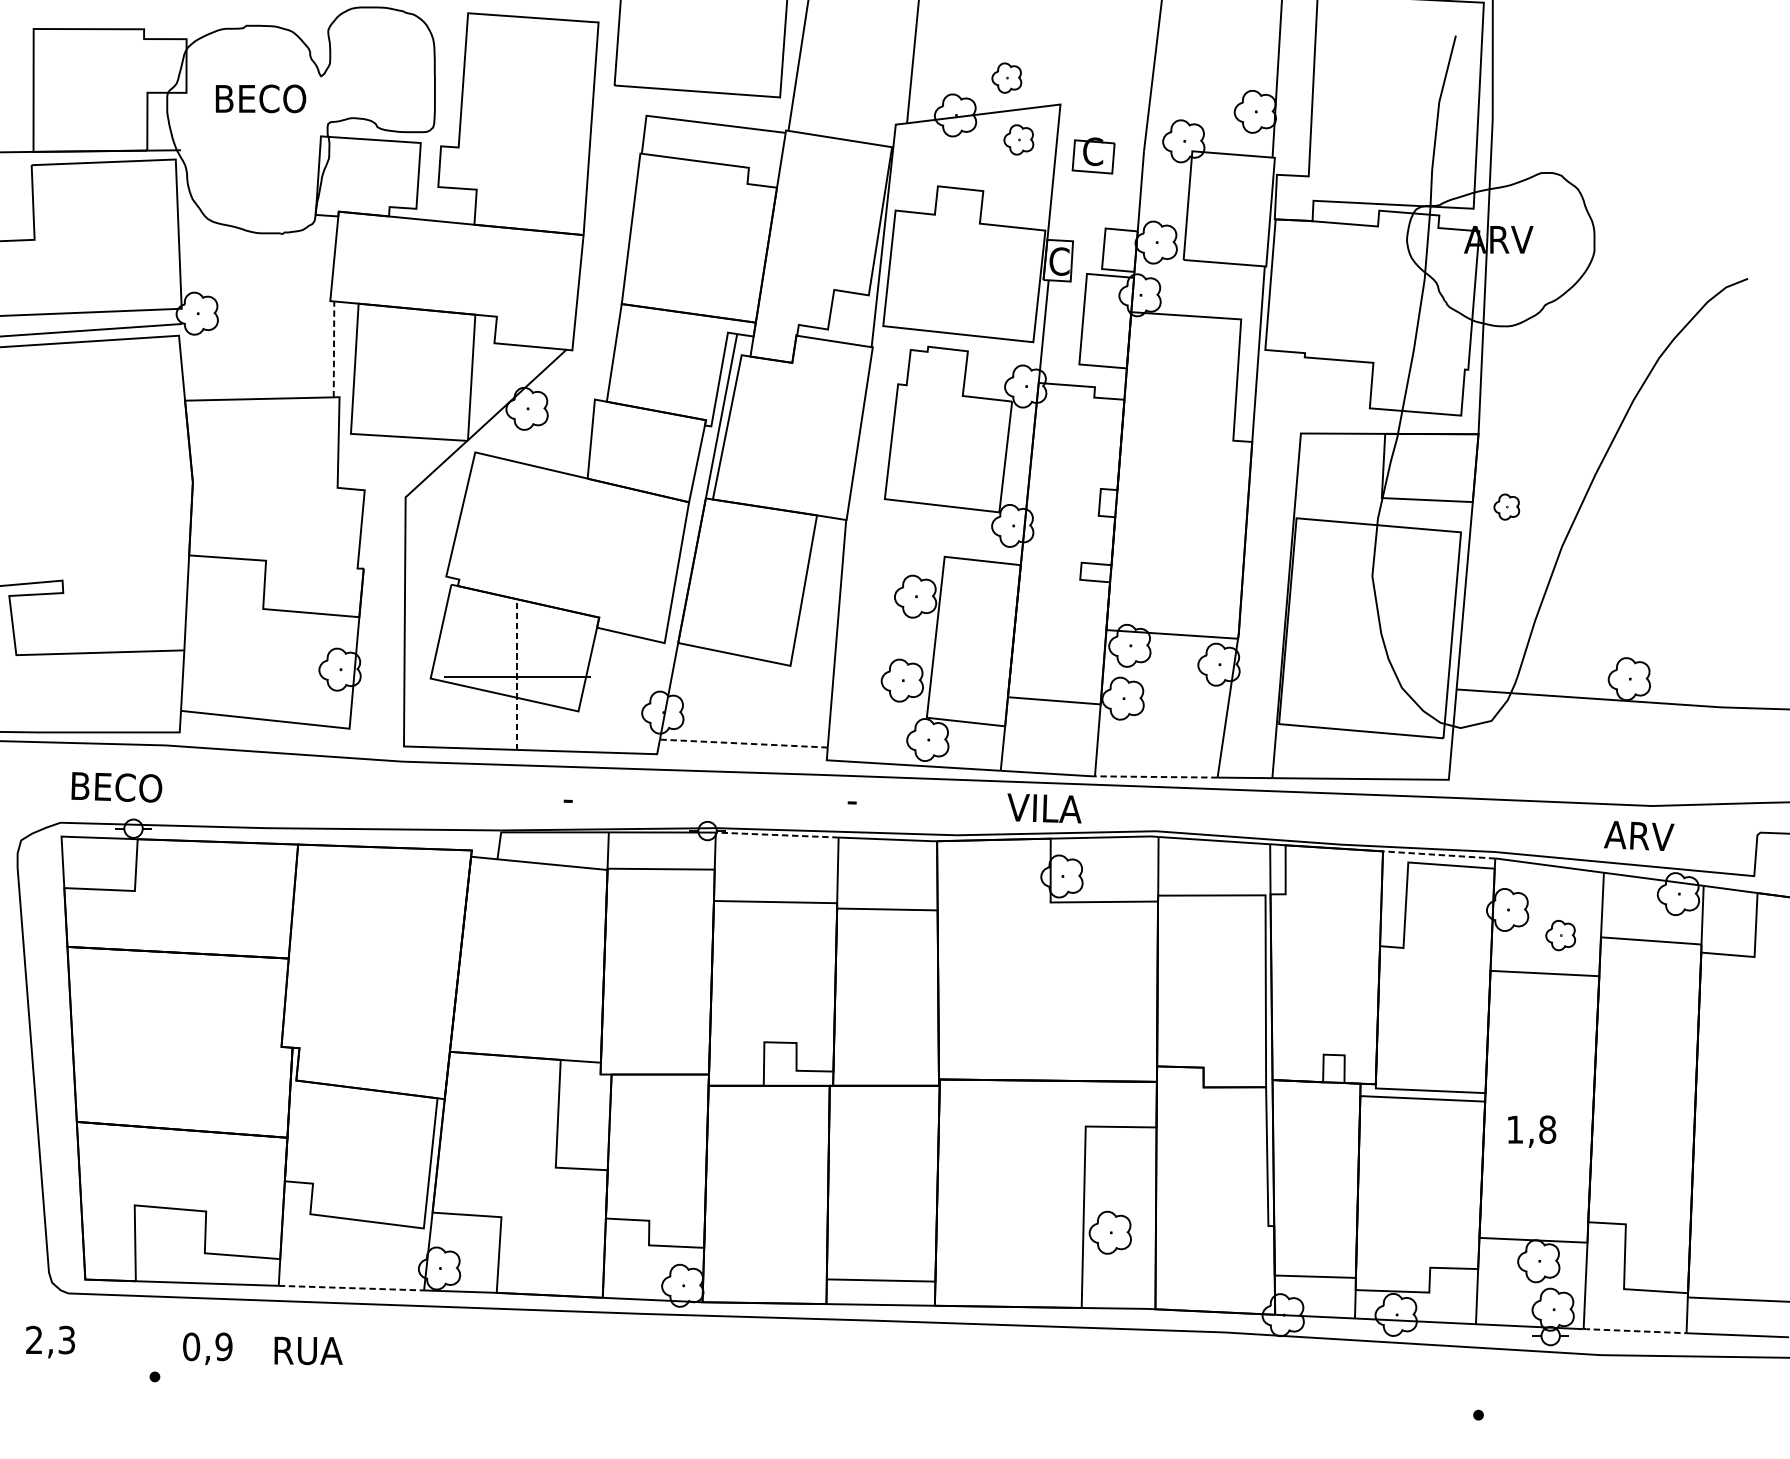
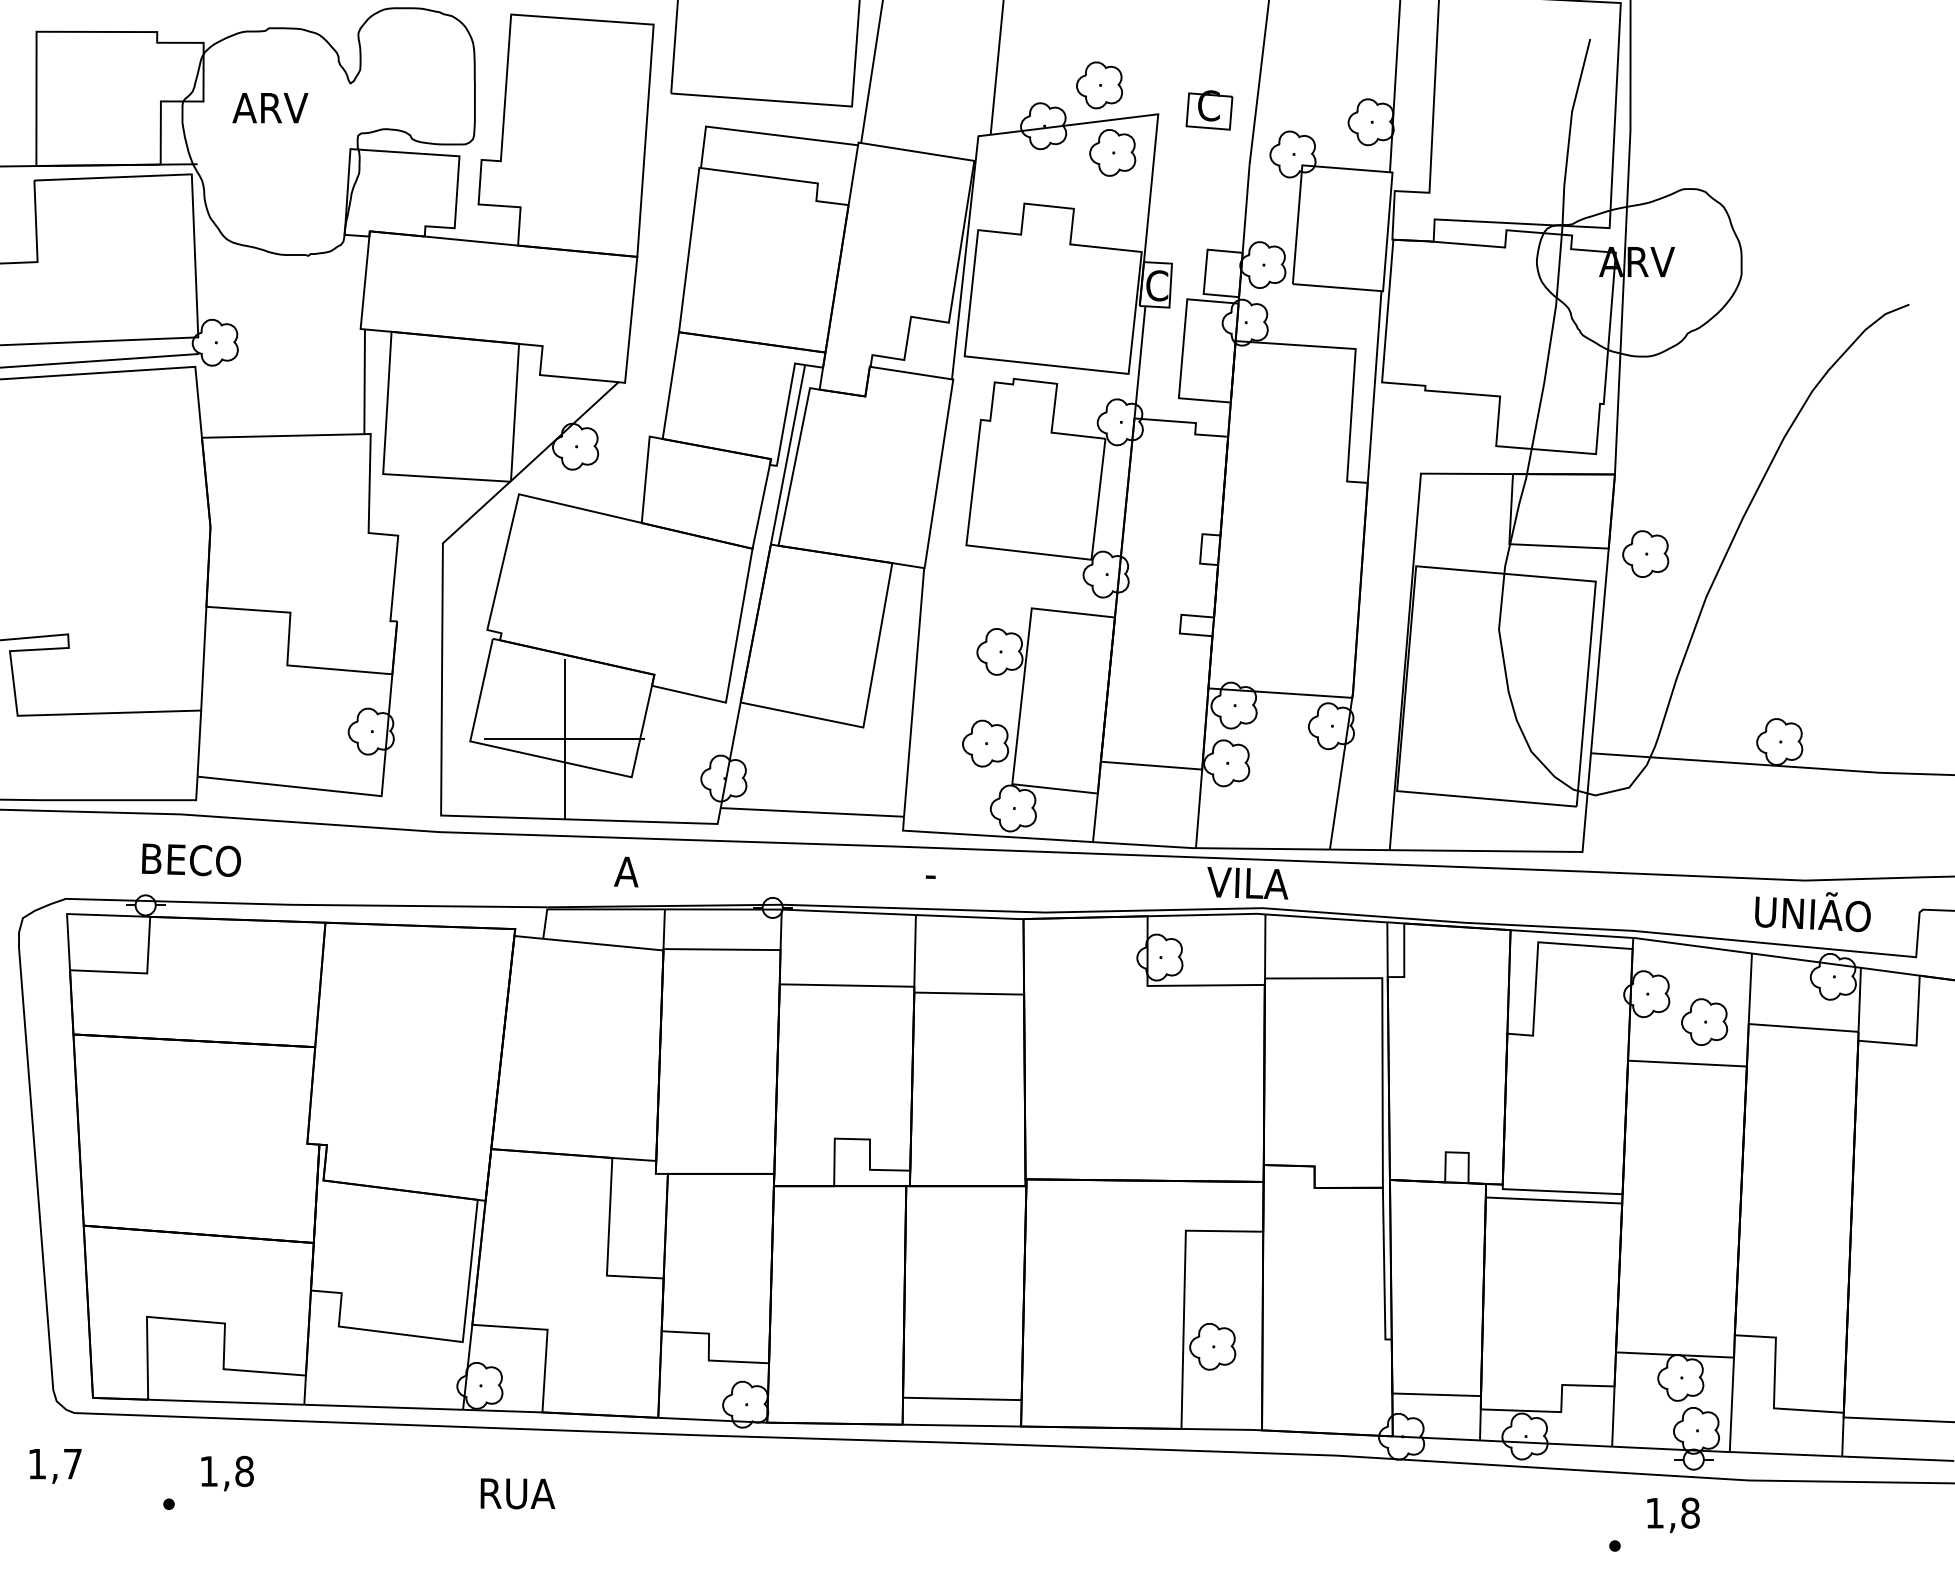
part: (1006, 78) -> (1099, 85), size x1.43
text: (259, 98) -> (283, 107), BECO -> ARV
part: (1018, 139) -> (1112, 152), size x1.43
part: (1093, 156) -> (1209, 110), moved
line: (333, 349) -> (364, 381), dashed -> solid
part: (1506, 506) -> (1645, 553), size x1.67
line: (516, 676) -> (564, 739), dashed -> solid
line: (743, 743) -> (812, 812), dashed -> solid
line: (1155, 776) -> (1262, 848), dashed -> solid
text: (116, 786) -> (191, 859), moved
text: (573, 797) -> (626, 871), - -> A
text: (1044, 808) -> (1247, 883), moved
line: (776, 835) -> (848, 912), dashed -> solid
text: (1657, 835) -> (1810, 912), ARV -> UNIÃO
line: (1438, 855) -> (1571, 934), dashed -> solid
part: (1560, 935) -> (1704, 1021), size x1.43
text: (1532, 1131) -> (1673, 1515), moved
line: (352, 1288) -> (384, 1407), dashed -> solid
line: (1634, 1331) -> (1785, 1454), dashed -> solid
text: (50, 1339) -> (54, 1463), 2,3 -> 1,7
text: (207, 1346) -> (226, 1471), 0,9 -> 1,8
text: (308, 1350) -> (517, 1493), moved

